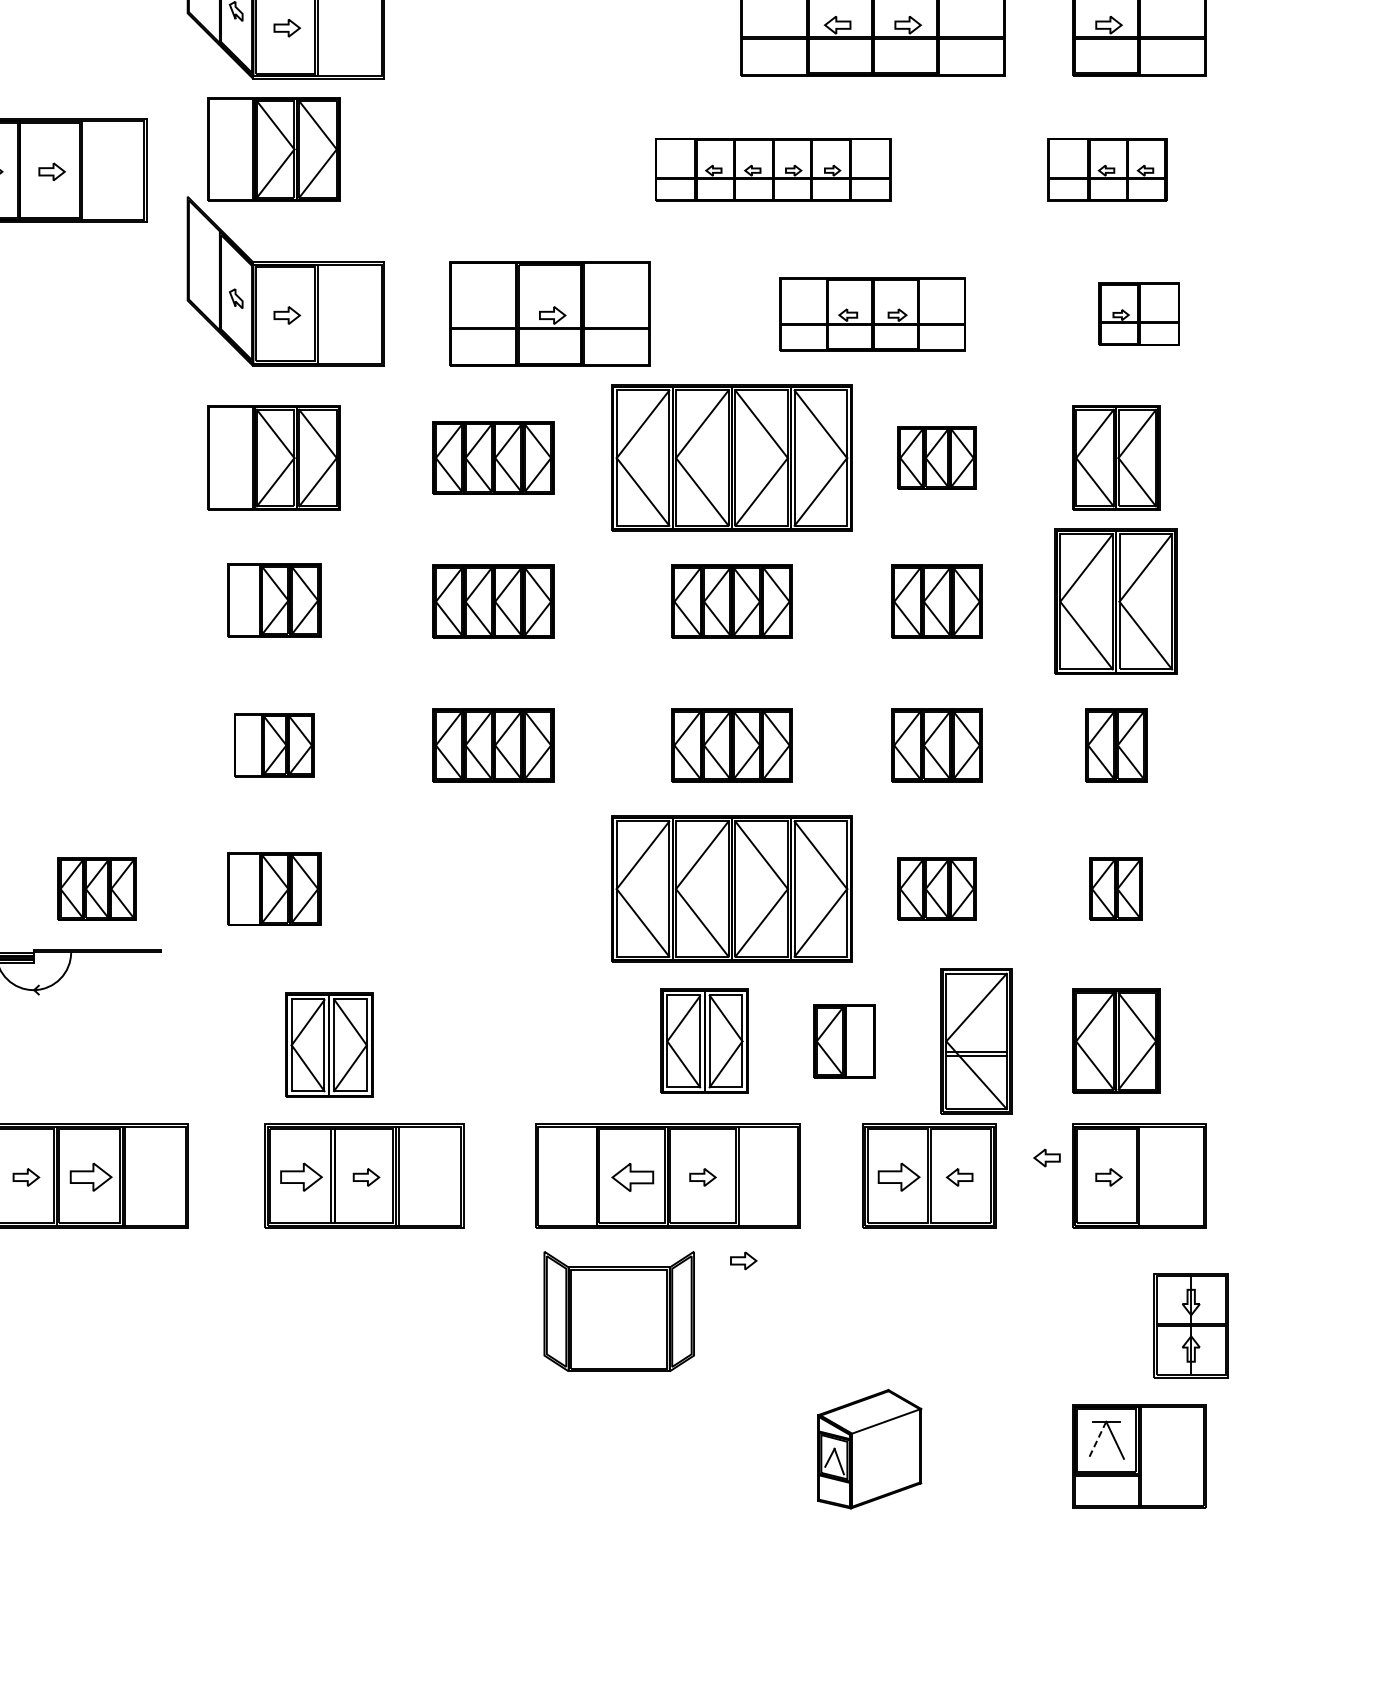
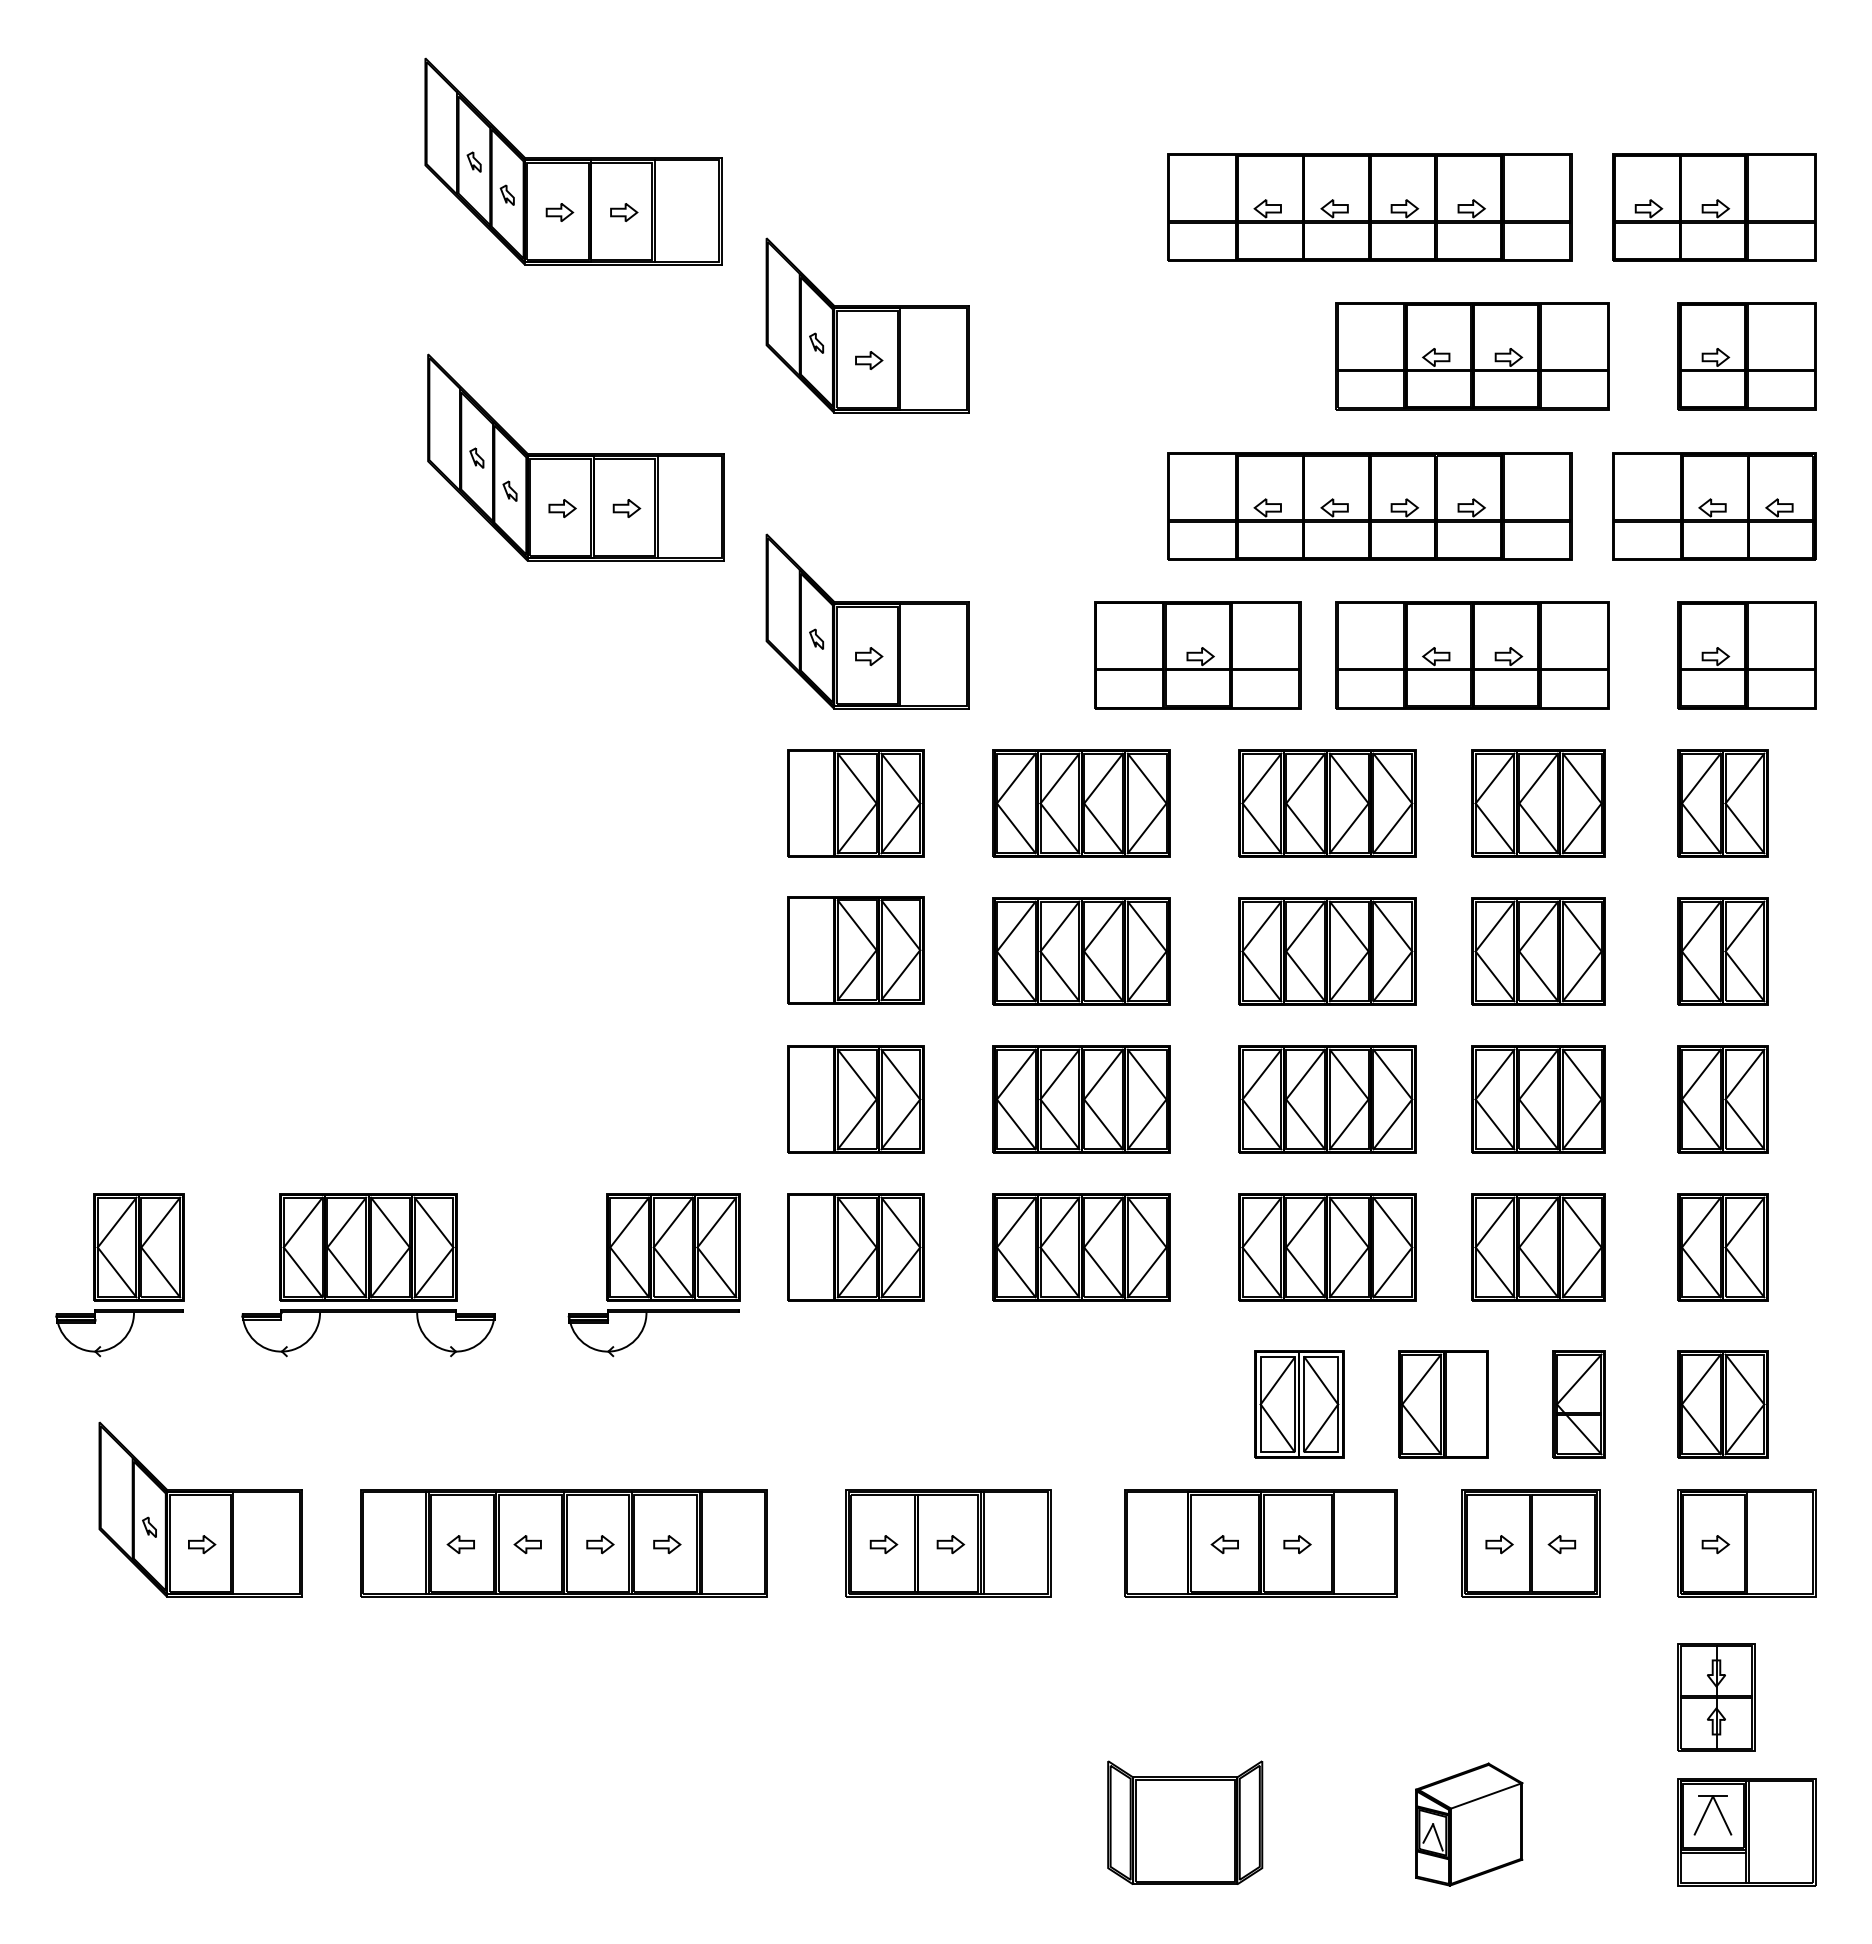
part: (273, 149) -> (855, 485), removed
part: (772, 169) -> (1369, 506), size x1.67
part: (1107, 169) -> (1714, 506), size x1.67
part: (549, 314) -> (1197, 655), moved
part: (872, 314) -> (1472, 655), size x1.43
part: (1138, 314) -> (1746, 655), size x1.67
part: (493, 458) -> (1081, 803), size x1.43
part: (732, 458) -> (1327, 803), size x0.71
part: (936, 458) -> (1538, 803), size x1.67
part: (273, 600) -> (855, 950), size x1.43
part: (493, 601) -> (1081, 951), size x1.43
part: (732, 601) -> (1327, 951), size x1.43
part: (936, 601) -> (1538, 951), size x1.43
part: (1115, 601) -> (1722, 951), size x0.71
part: (273, 745) -> (855, 1099), size x1.67
part: (493, 745) -> (1081, 1099), size x1.43
part: (732, 745) -> (1327, 1099), size x1.43
part: (936, 745) -> (1538, 1099), size x1.43
part: (1115, 745) -> (1722, 1099), size x1.43
part: (97, 889) -> (673, 1247), size x1.67
part: (273, 889) -> (855, 1247), size x1.43
part: (493, 889) -> (1081, 1247), added
part: (732, 889) -> (1327, 1247), size x0.71
part: (936, 889) -> (1538, 1247), size x1.67
part: (1115, 889) -> (1722, 1247), size x1.67
part: (844, 1041) -> (1443, 1404), size x1.43
part: (975, 1041) -> (1578, 1404), size x0.71
part: (329, 1045) -> (912, 1408), removed
part: (1046, 1157) -> (1651, 1524), removed
part: (91, 1177) -> (667, 1544), size x0.62
part: (301, 1177) -> (883, 1544), size x0.62
part: (632, 1177) -> (1224, 1544), size x0.62
part: (899, 1177) -> (1499, 1544), size x0.62
part: (743, 1260) -> (1339, 1630), removed
part: (619, 1311) -> (1185, 1822), moved
part: (1191, 1325) -> (1716, 1697), moved
line: (1097, 1440) -> (1703, 1815), dashed -> solid

